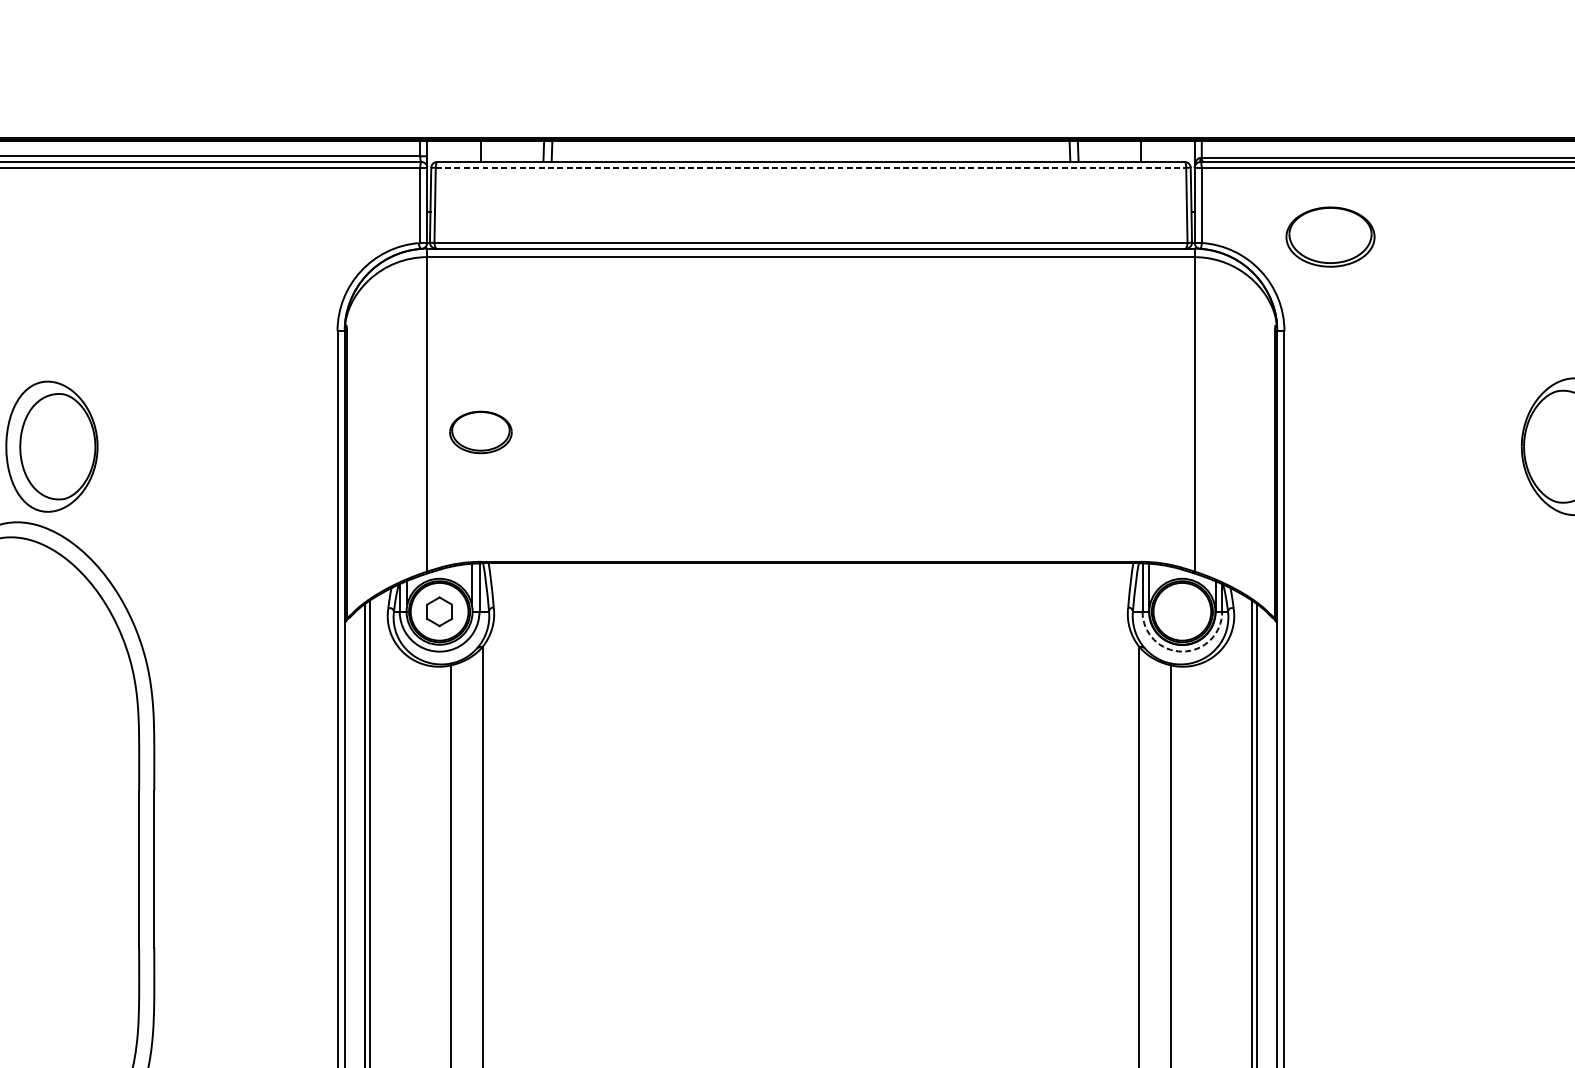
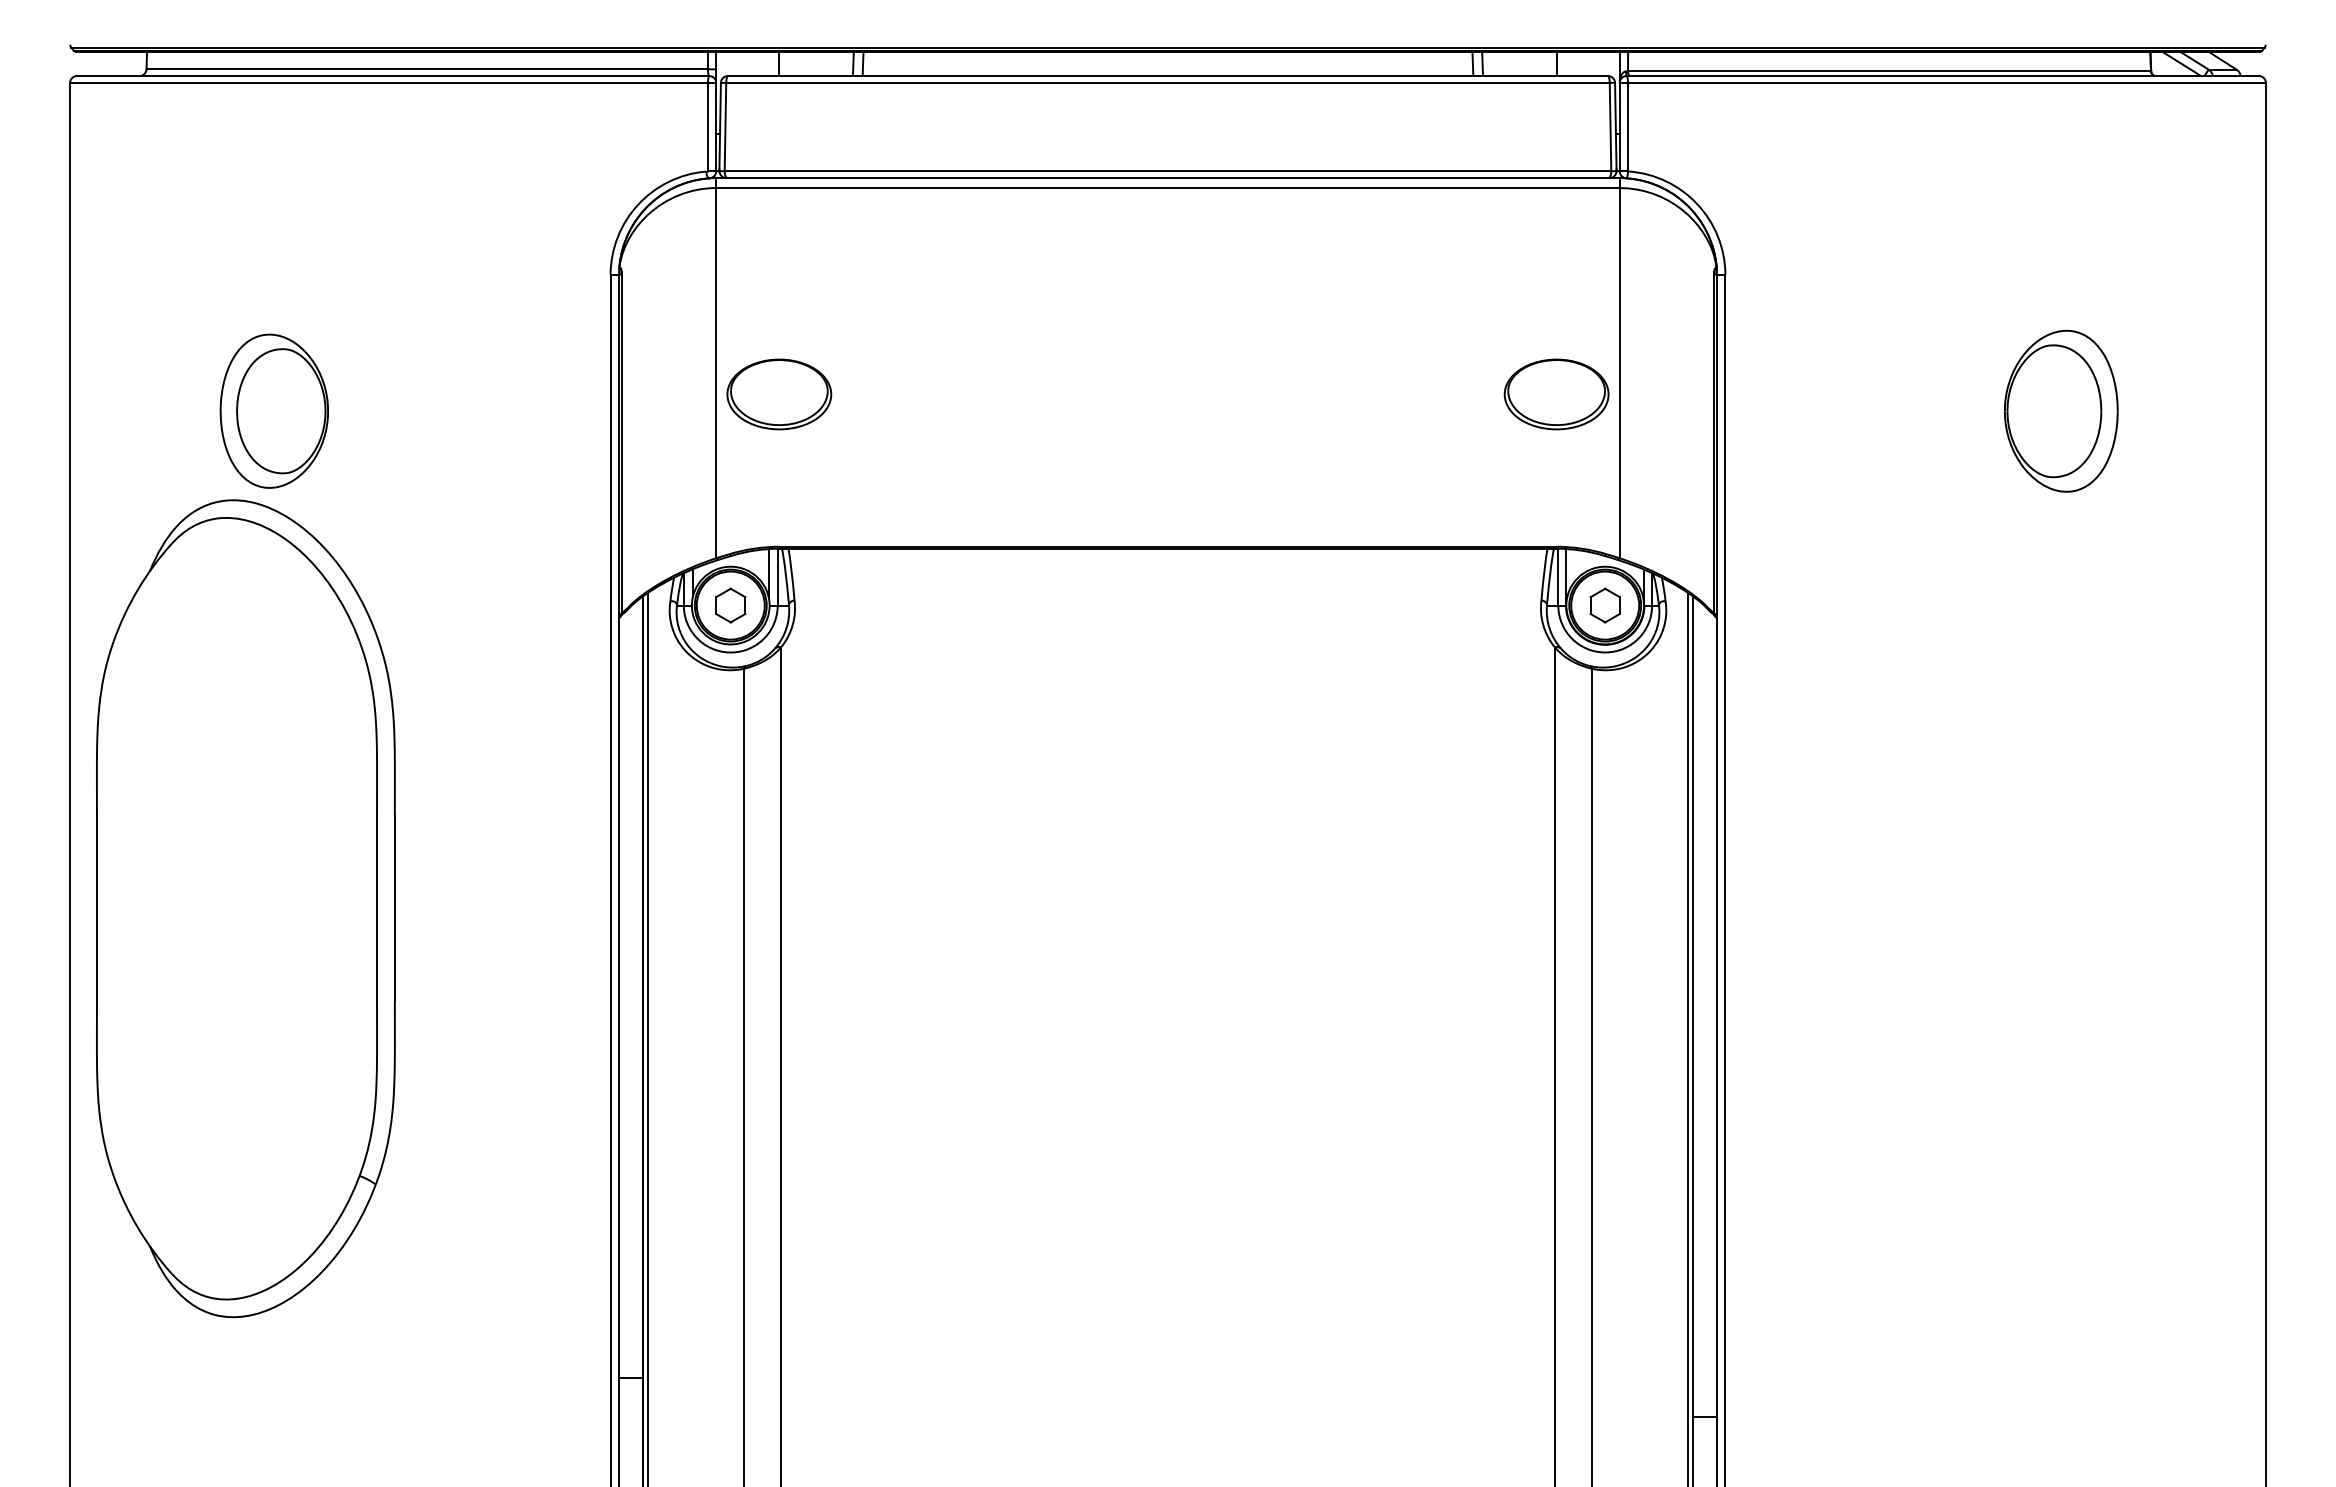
line: (811, 167) -> (1168, 82), dashed -> solid
part: (1330, 237) -> (1556, 394), moved
part: (481, 432) -> (779, 394), size x1.43
part: (1181, 611) -> (1604, 605), added
arc: (1182, 651) -> (1605, 652), dashed -> solid

